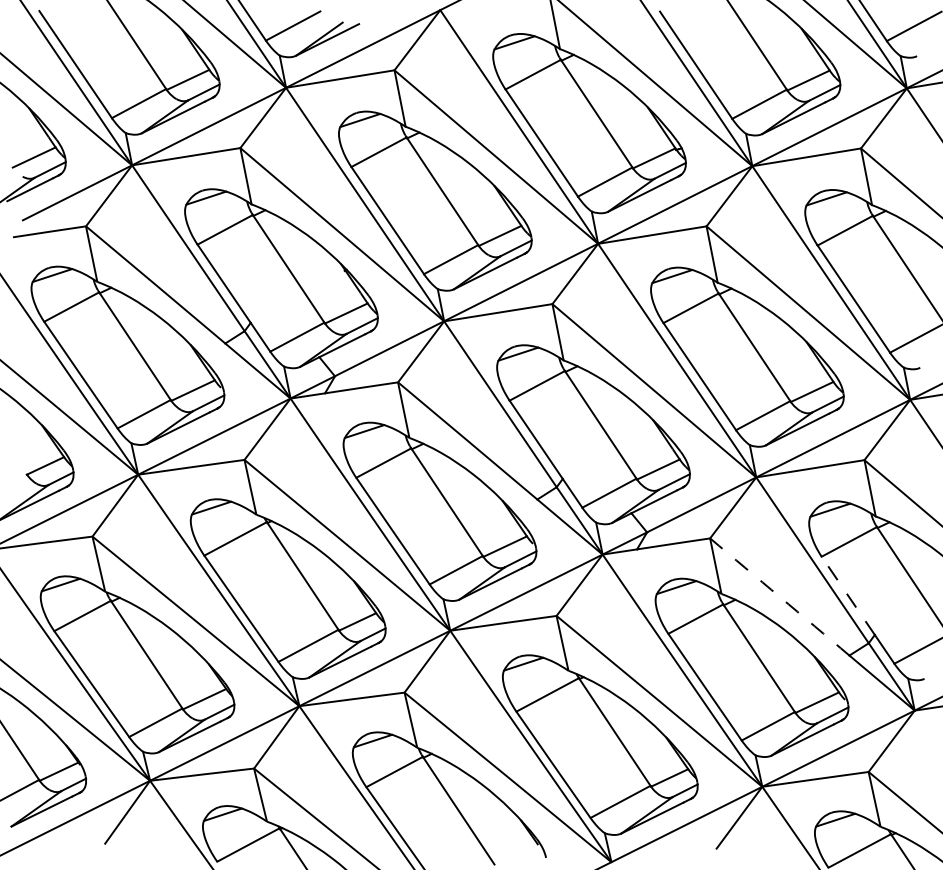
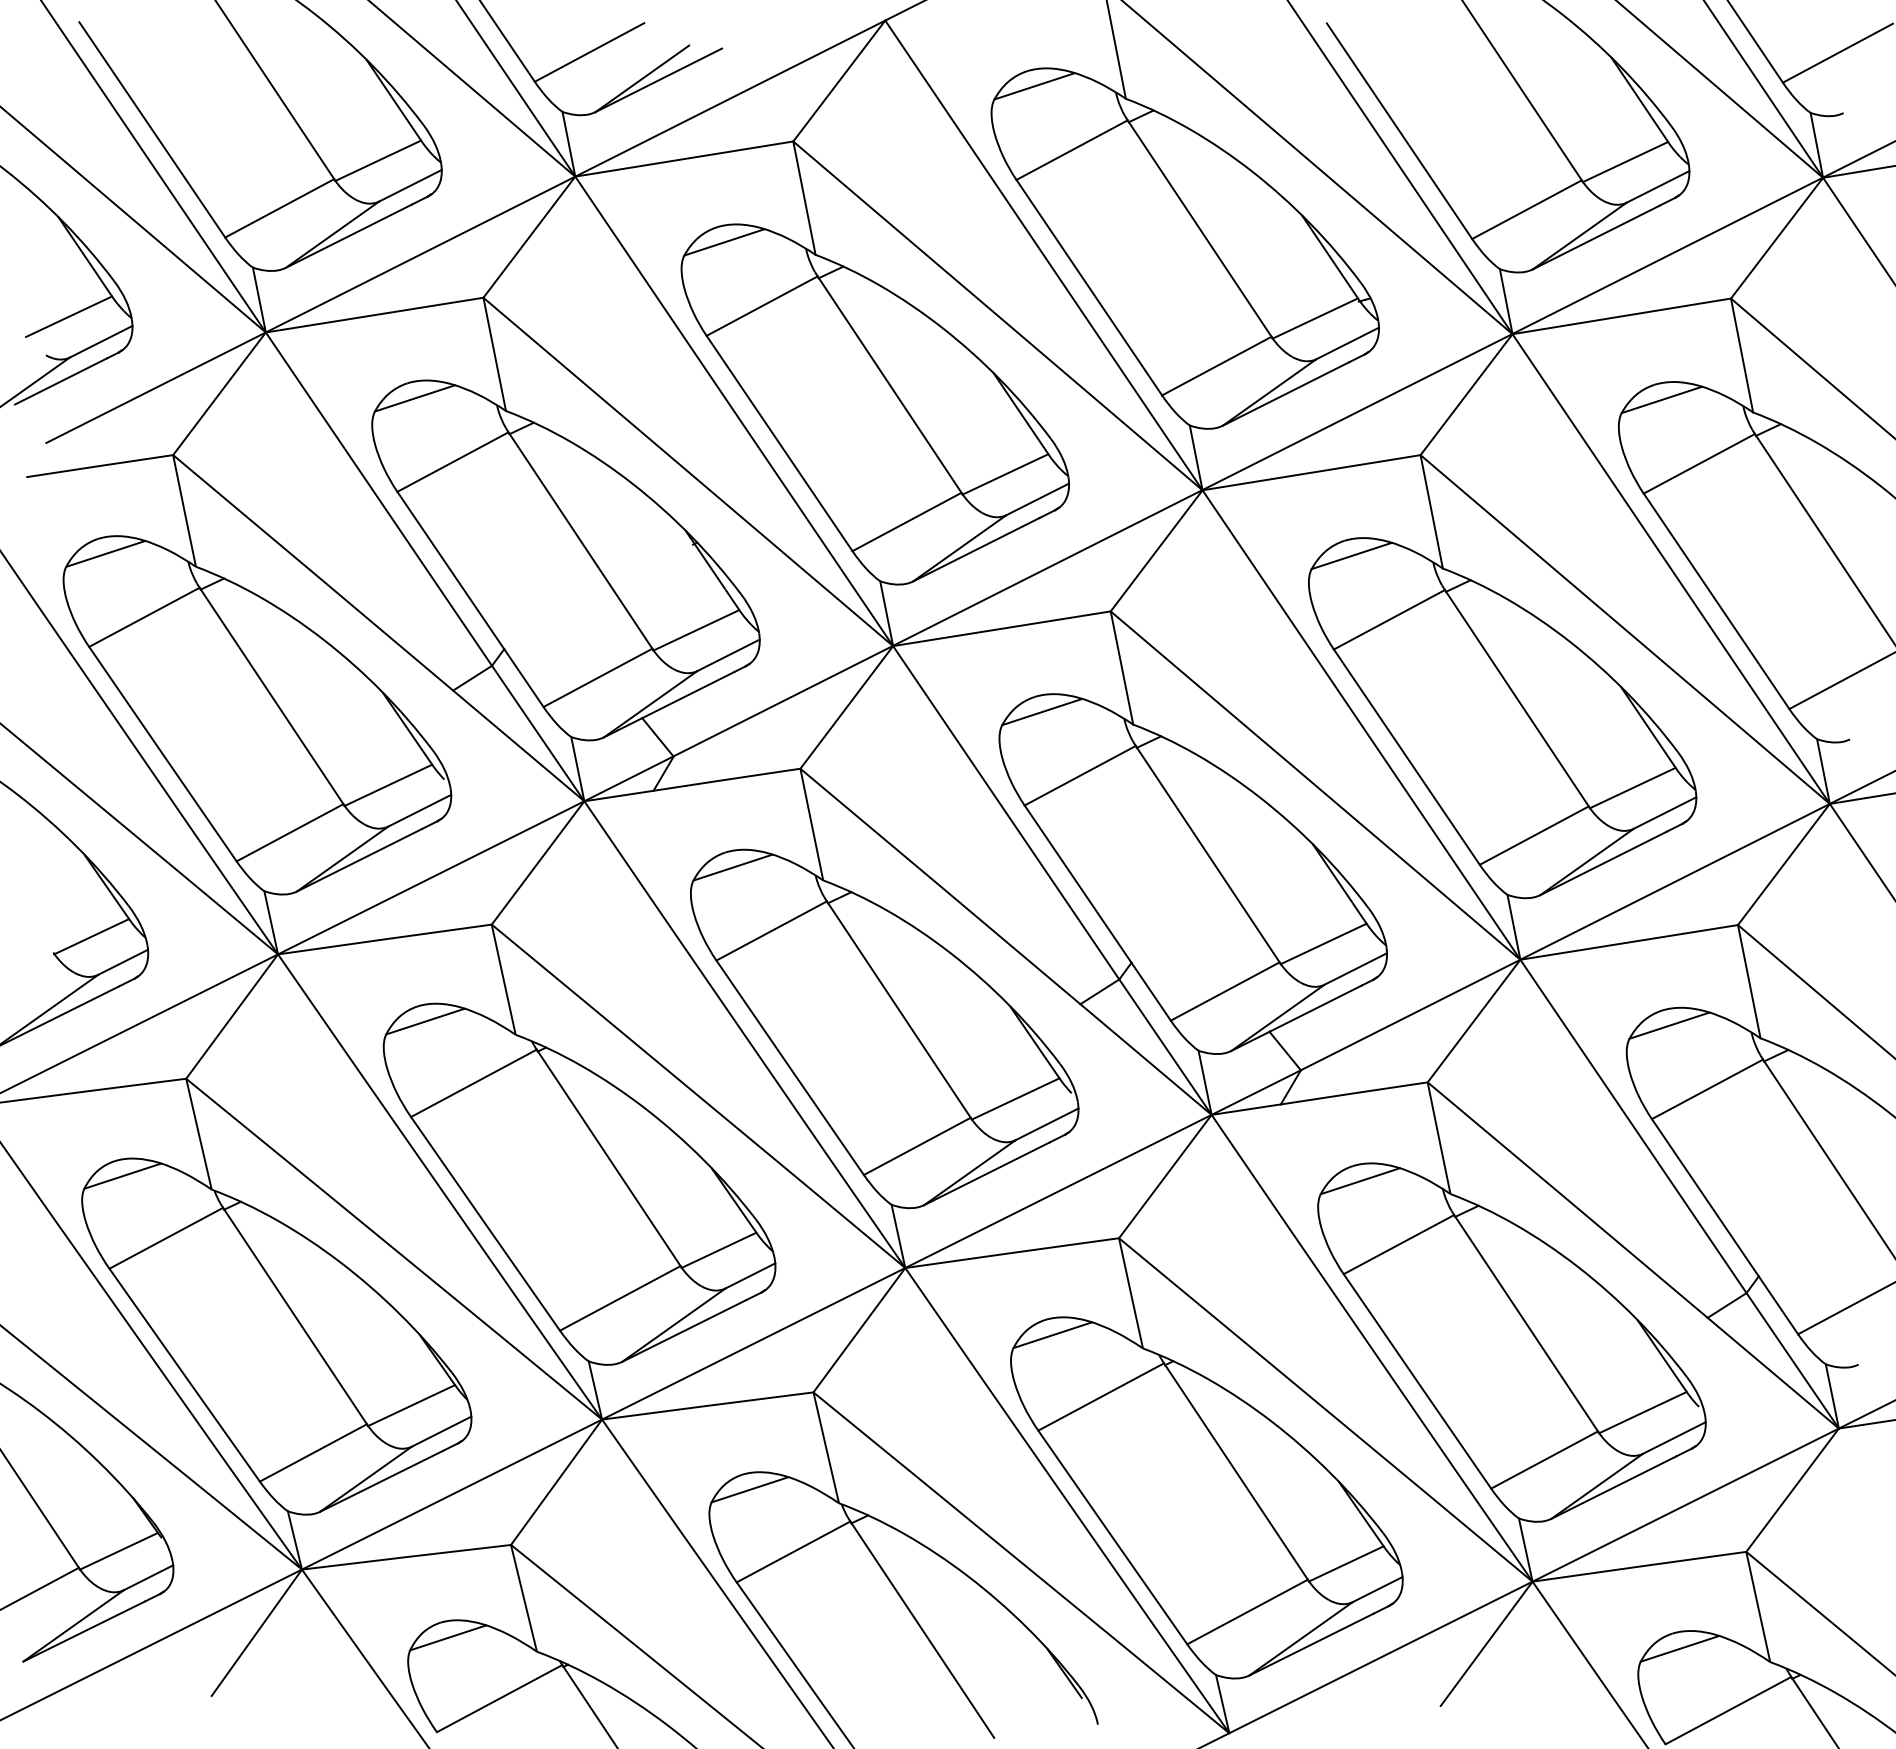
line: (848, 595) -> (1705, 1197), dashed -> solid
arc: (779, 596) -> (1567, 1199), dashed -> solid

